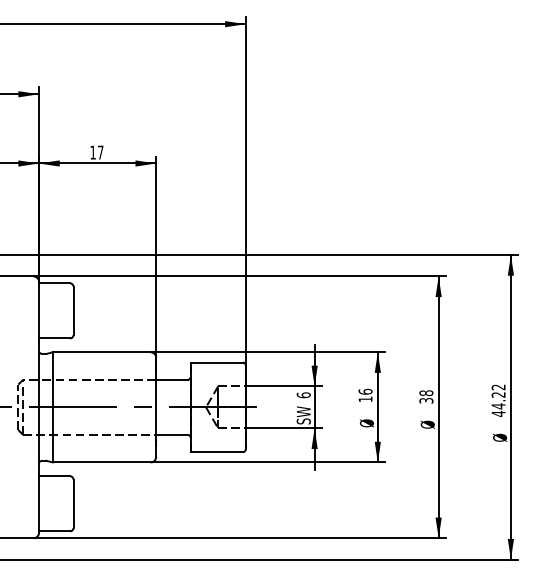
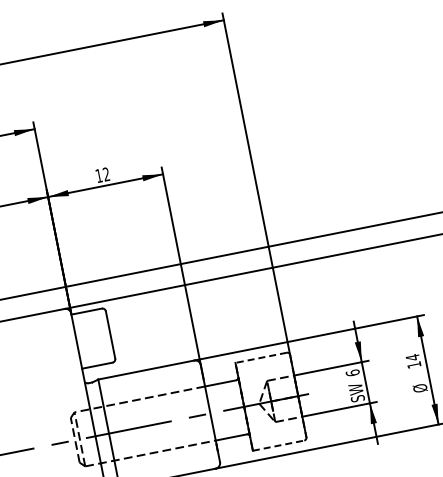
text: (100, 152) -> (106, 174), 17 -> 12
line: (216, 362) -> (260, 357), solid -> dashed
text: (365, 391) -> (412, 357), 16 -> 14
line: (217, 452) -> (279, 445), solid -> dashed

